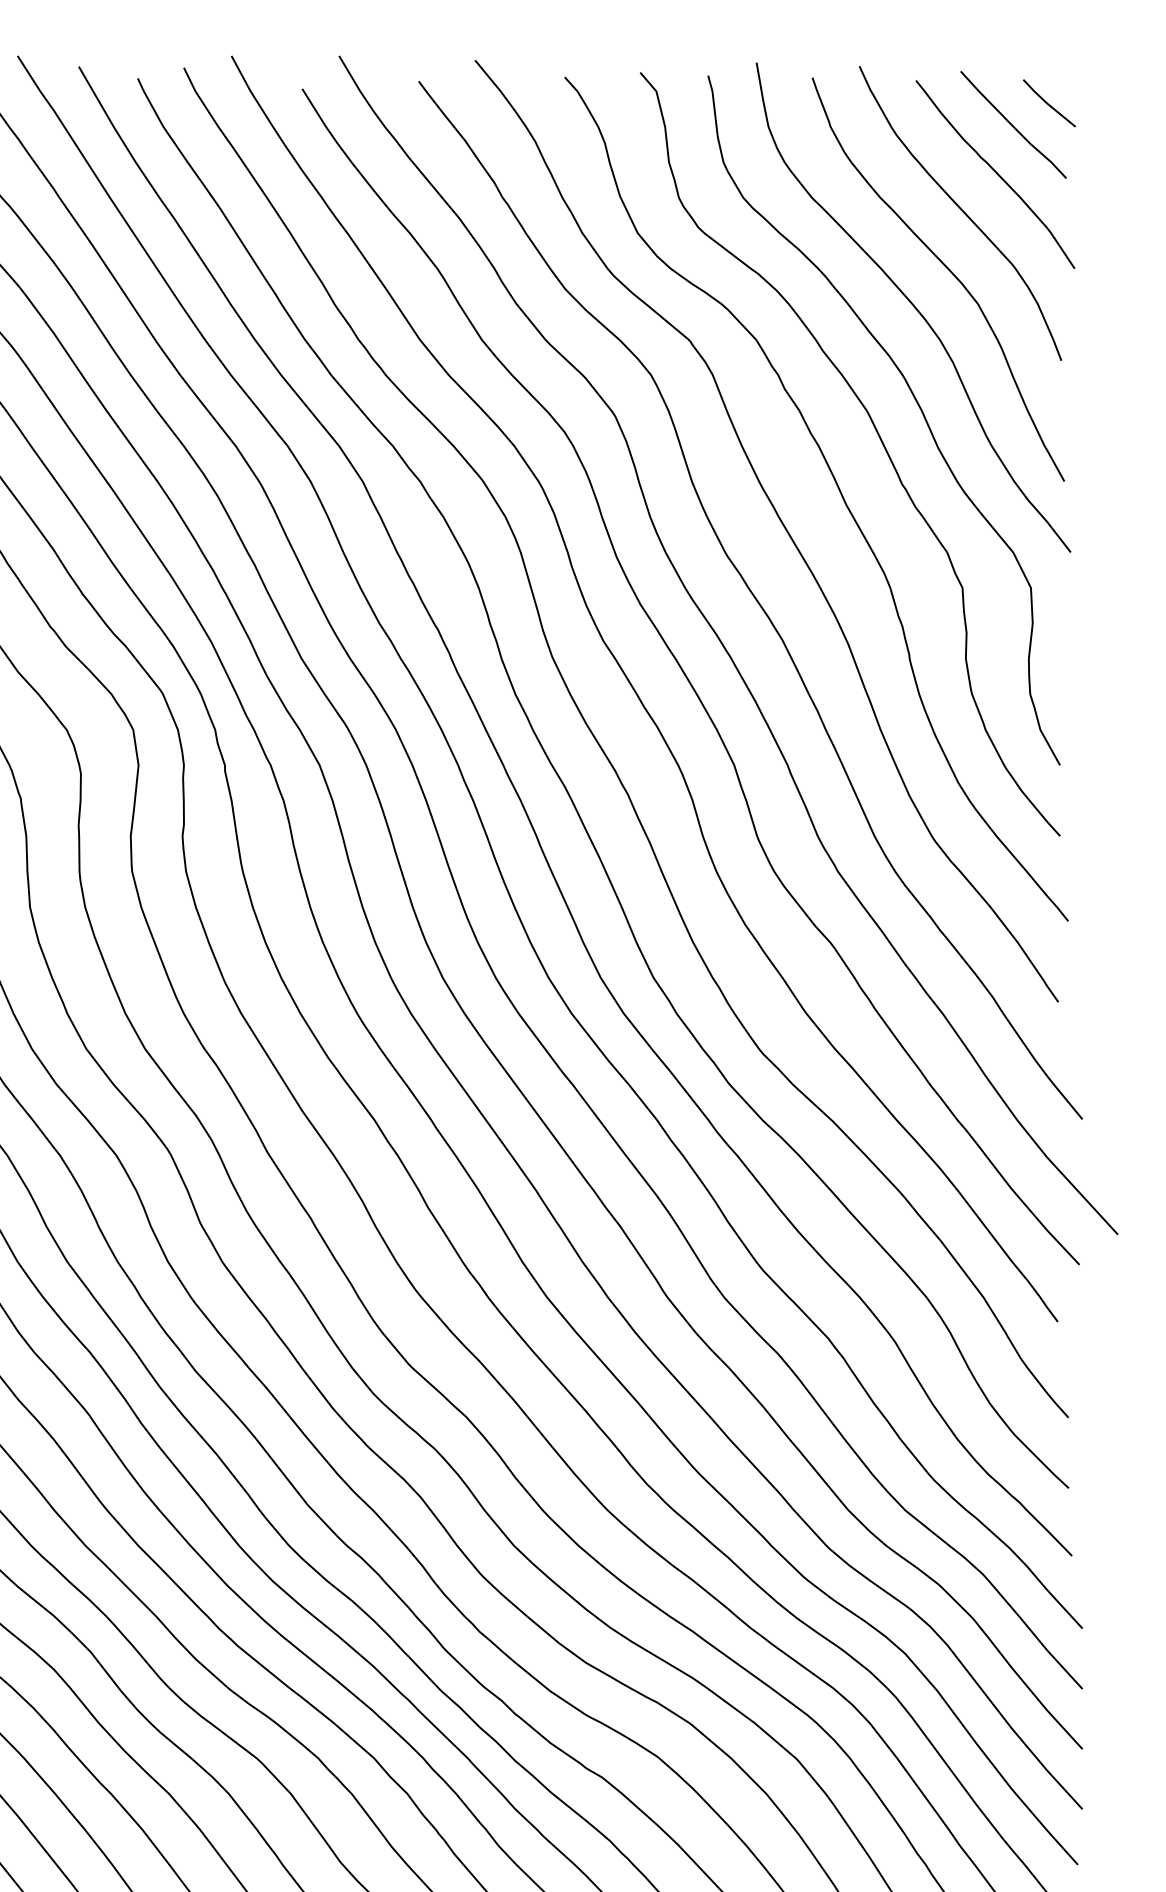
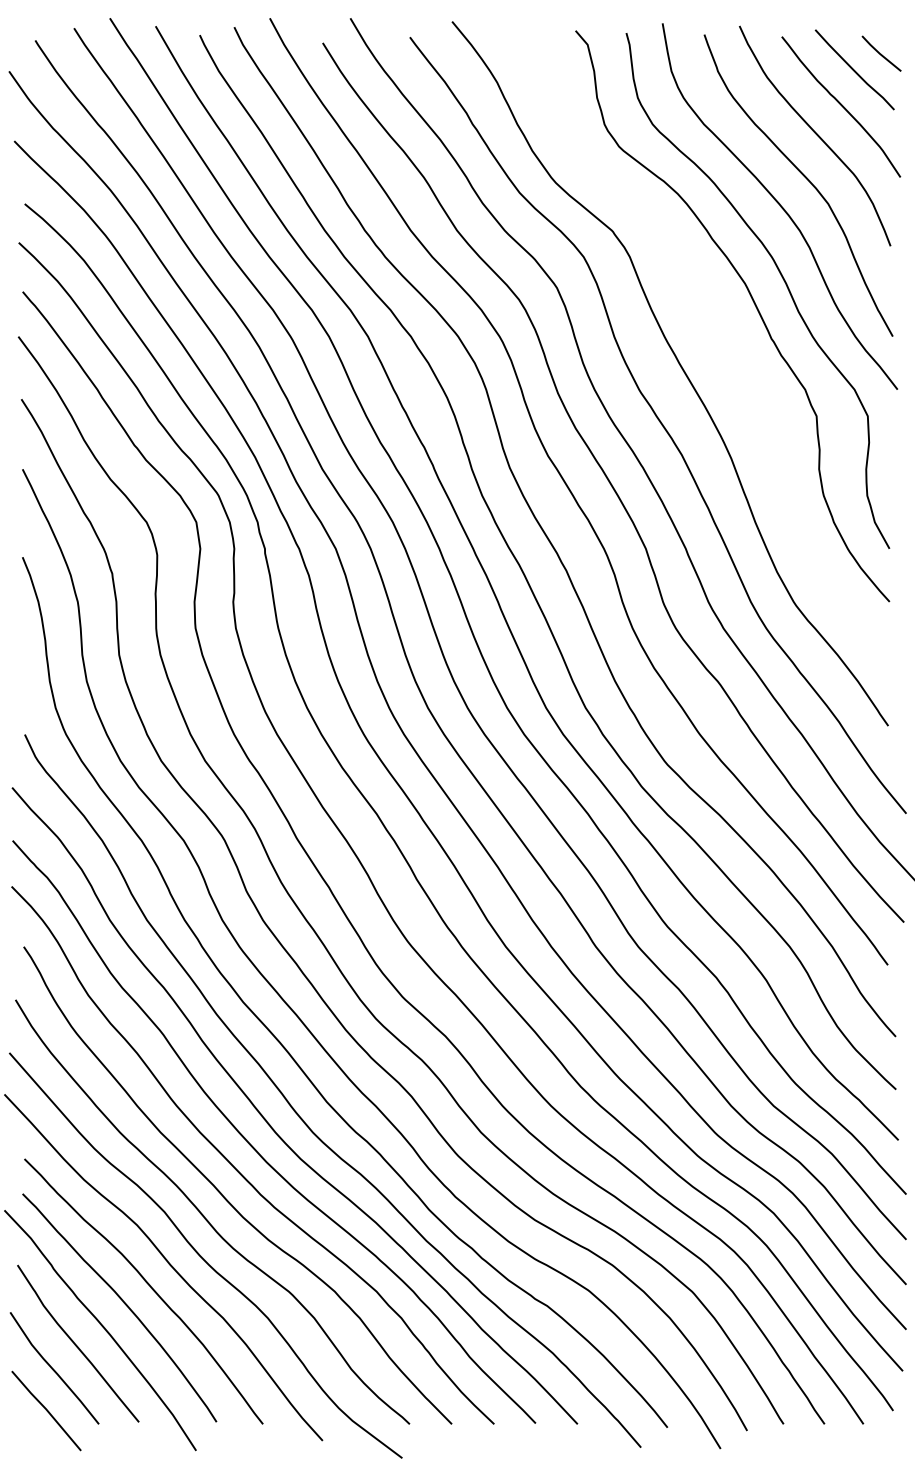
curve: (837, 489) -> (723, 342), removed

